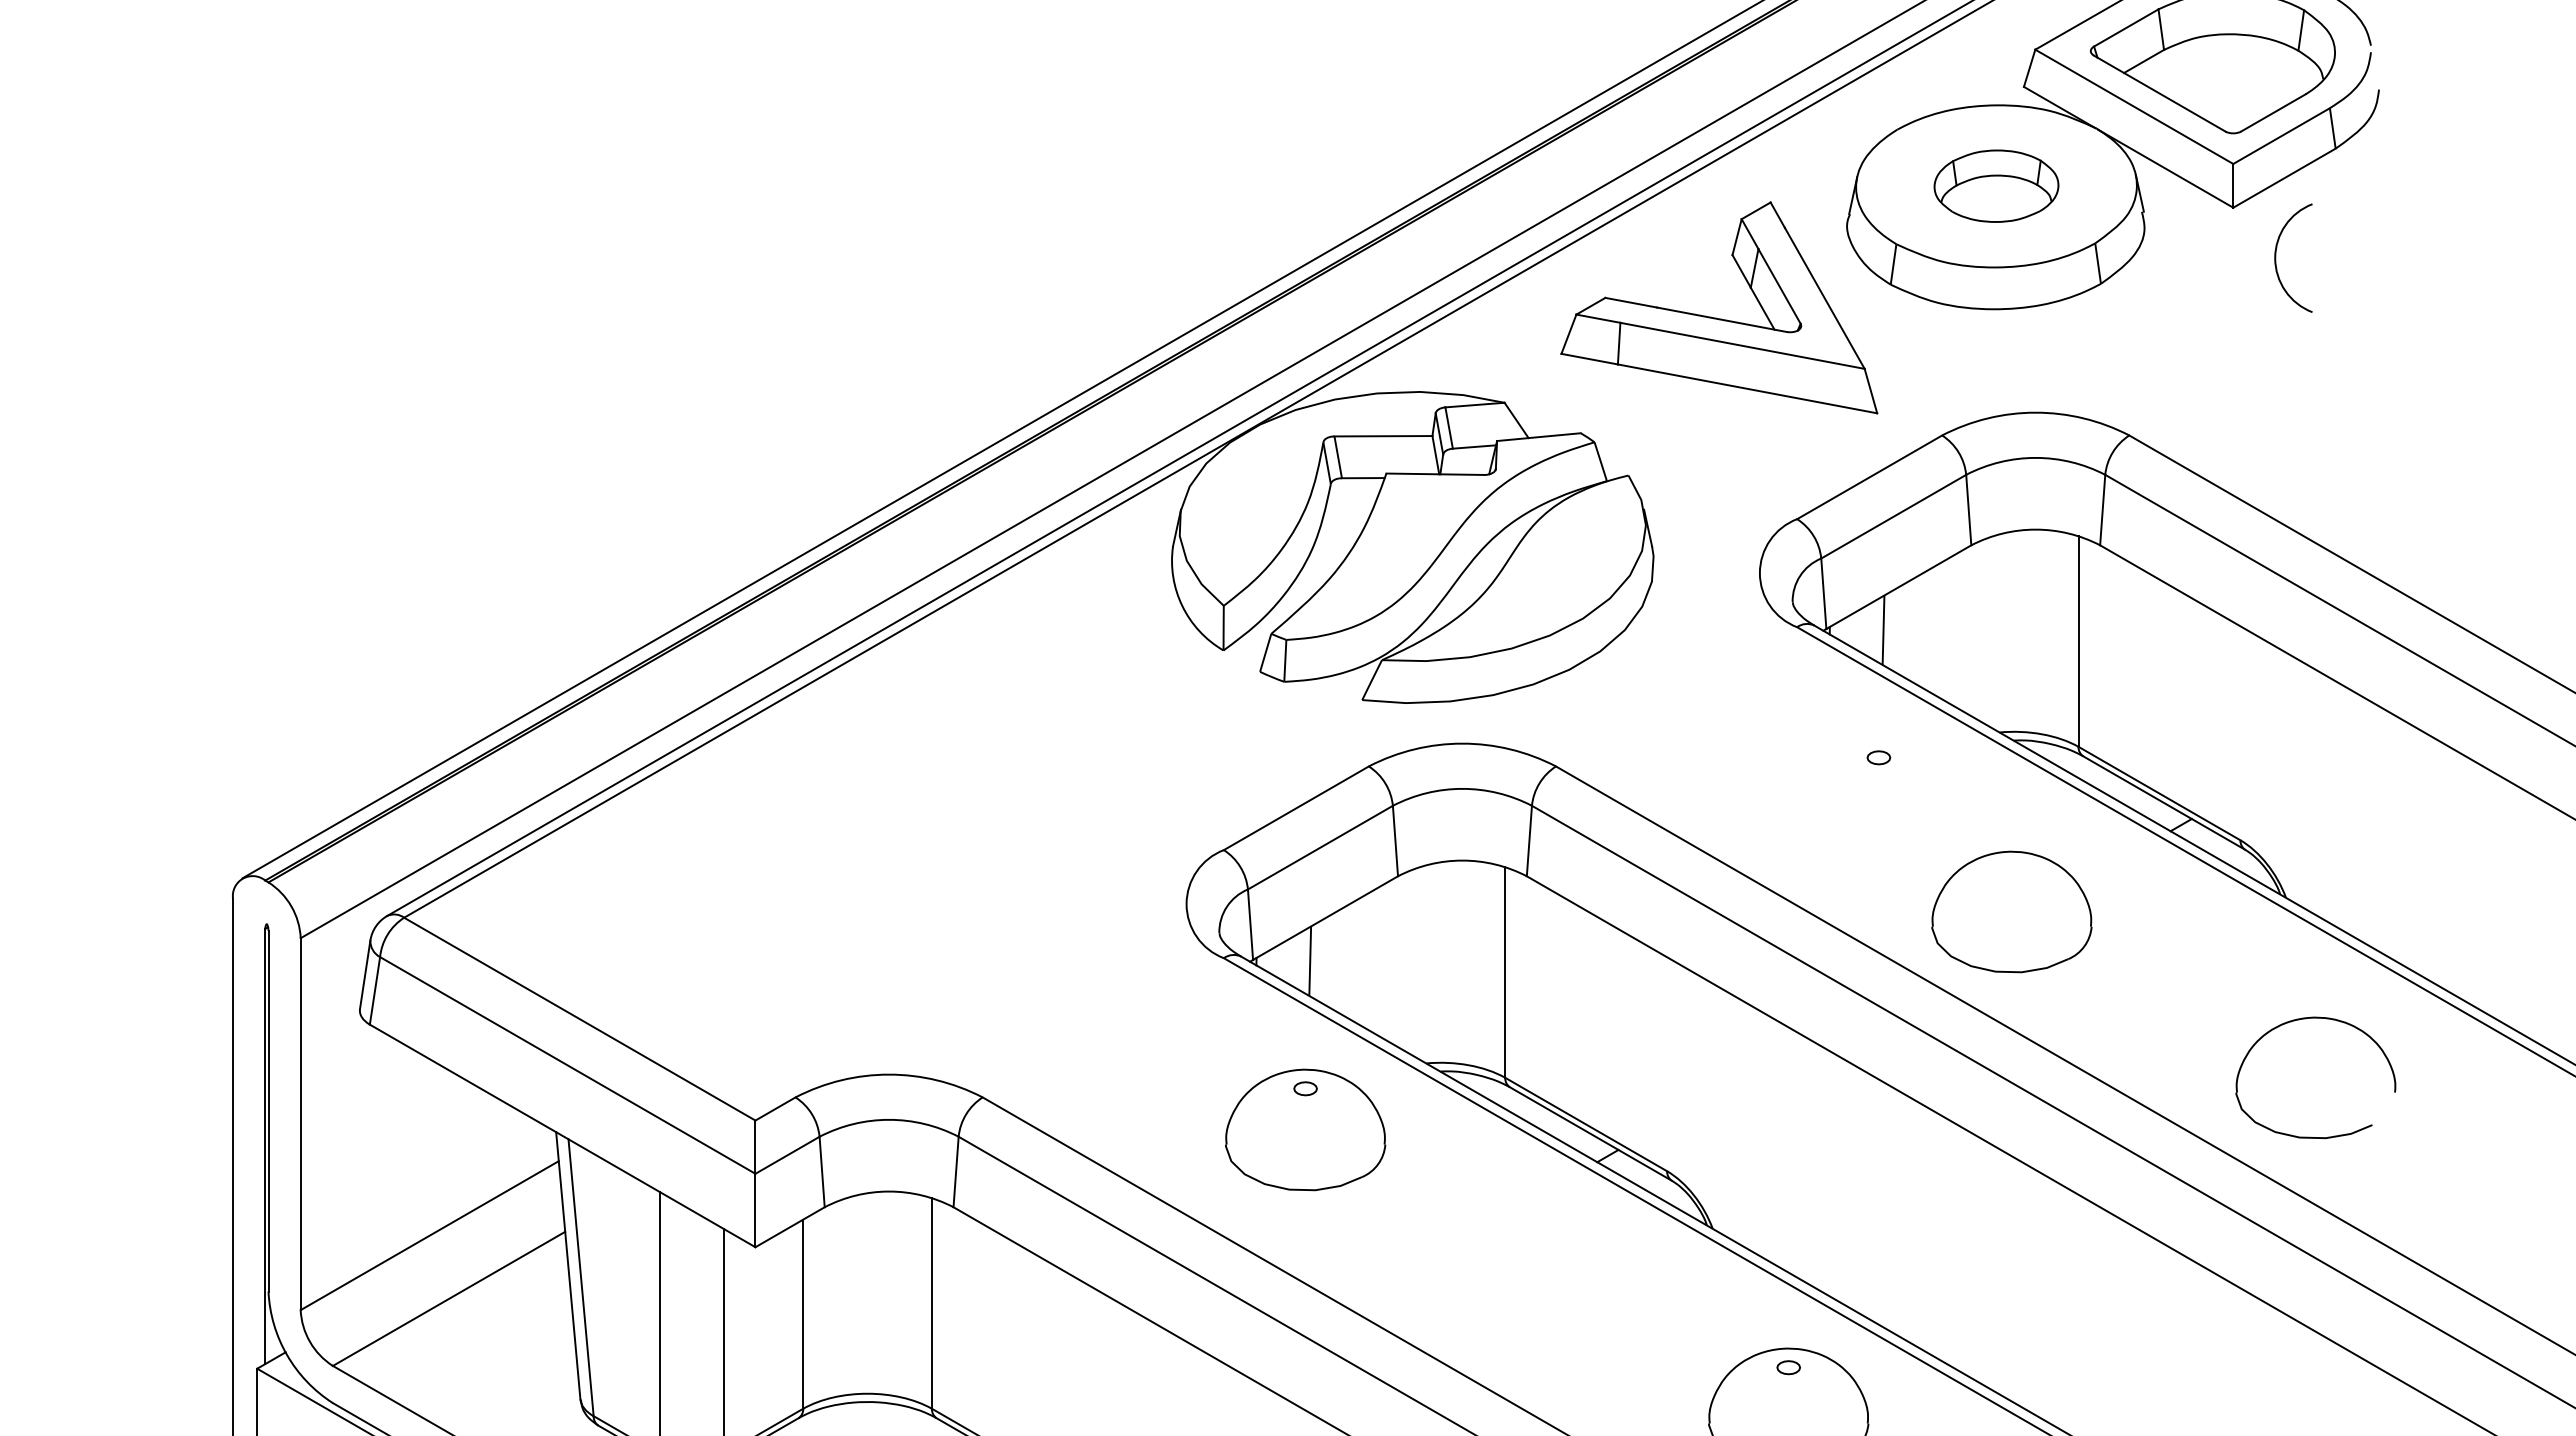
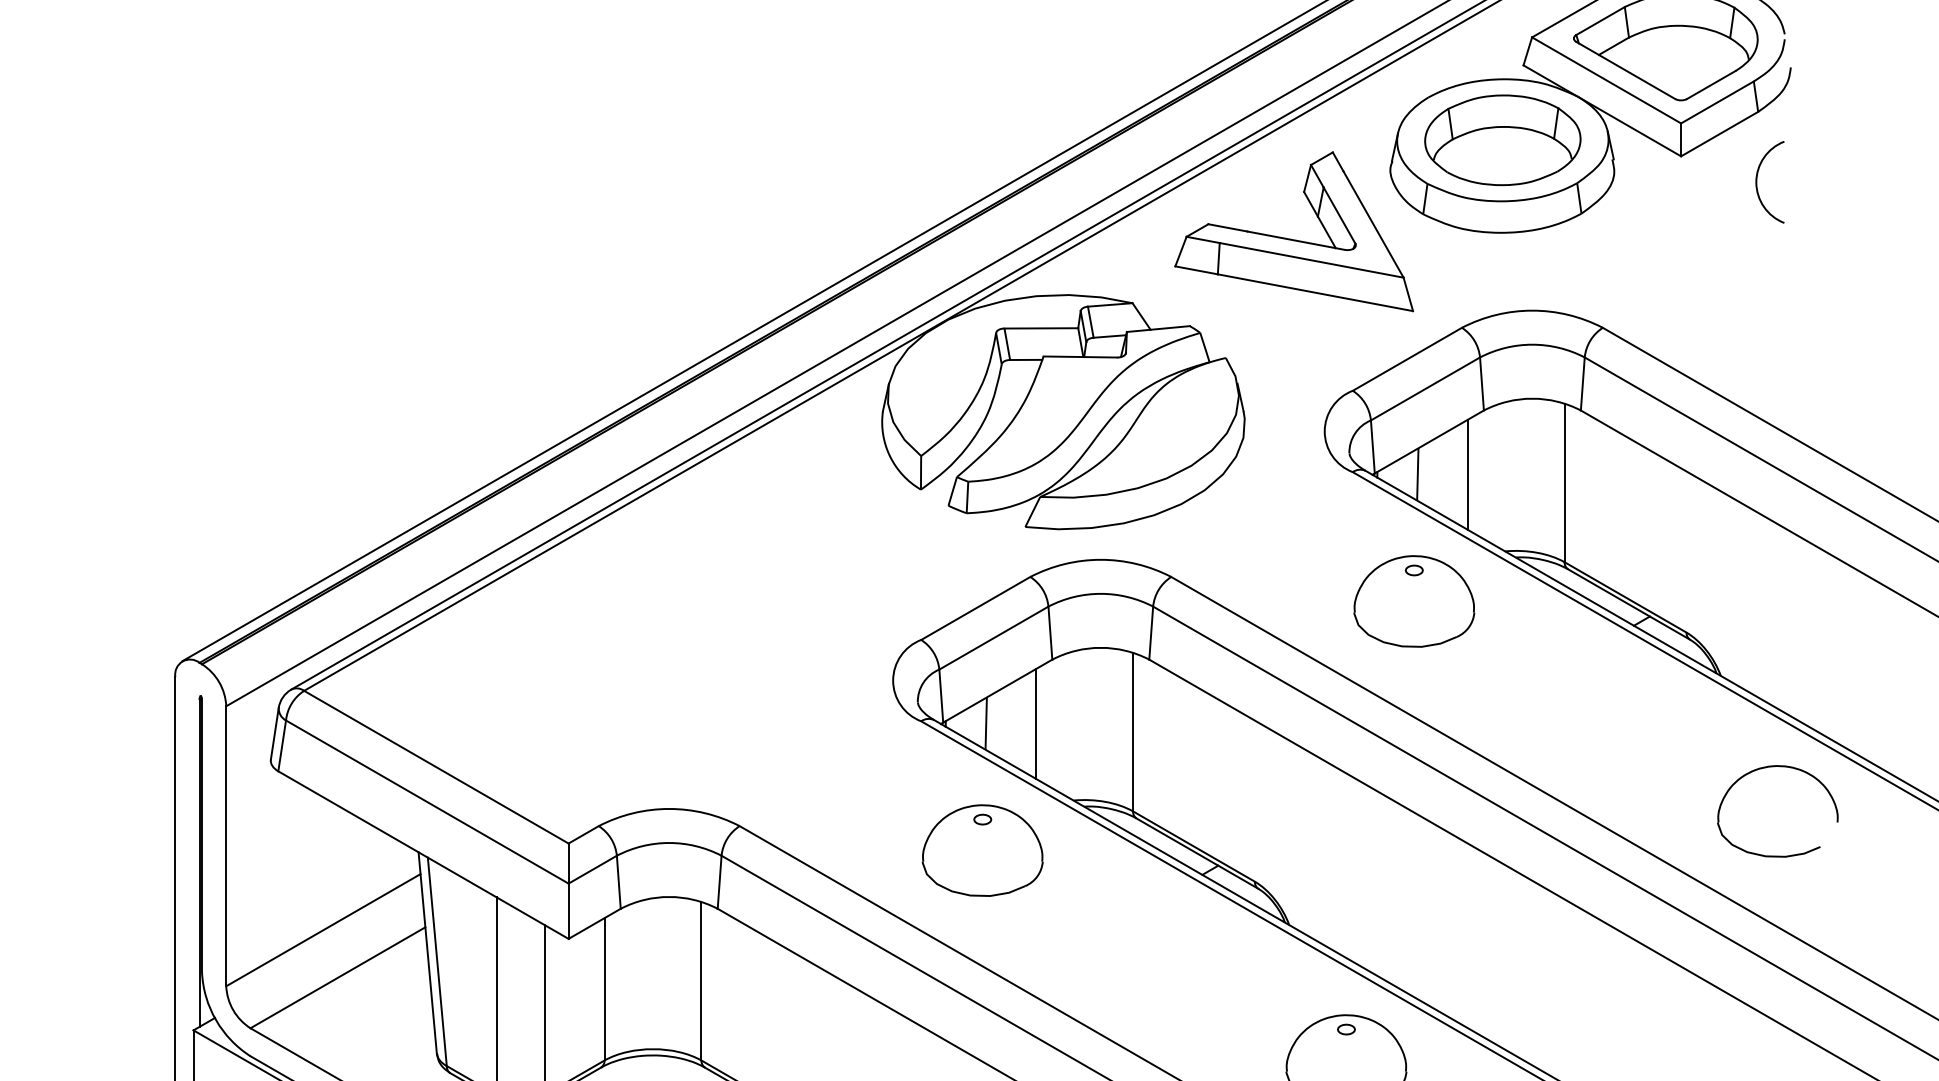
part: (1996, 185) -> (1502, 139), size x1.67
arc: (2276, 257) -> (1757, 181), moved
line: (1949, 630) -> (1467, 474), added
part: (2011, 911) -> (1414, 601), moved
line: (1376, 961) -> (1036, 723), added
part: (2305, 1019) -> (1770, 767), moved

